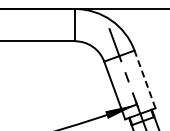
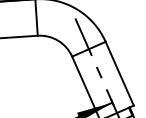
line: (145, 79) -> (120, 73), dashed -> solid

